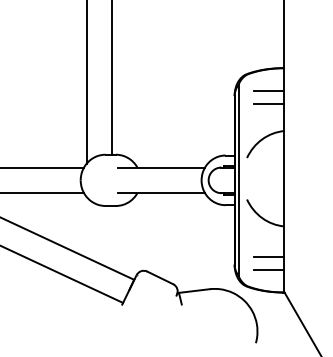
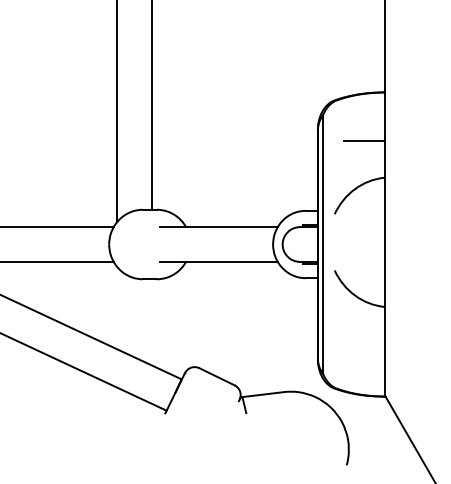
line: (269, 91) -> (365, 124), removed
line: (269, 256) -> (365, 347), removed
line: (269, 269) -> (365, 365), removed

